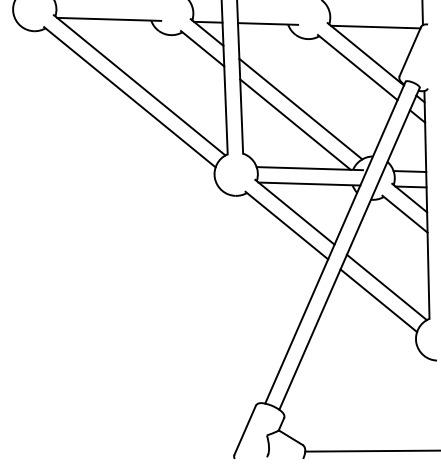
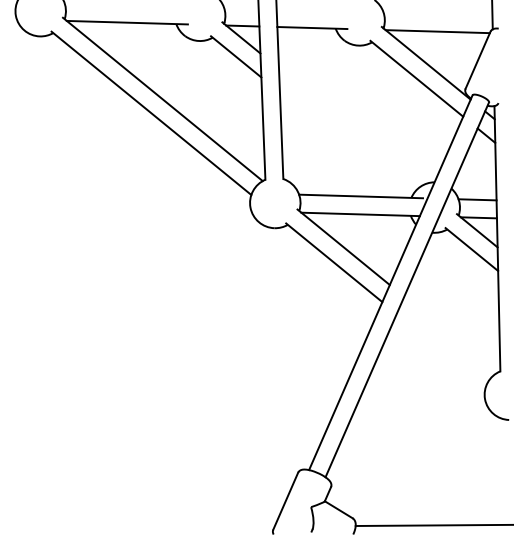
line: (300, 108) -> (350, 126), removed
line: (294, 124) -> (343, 144), removed
line: (386, 287) -> (450, 334), removed
line: (378, 300) -> (440, 349), removed

